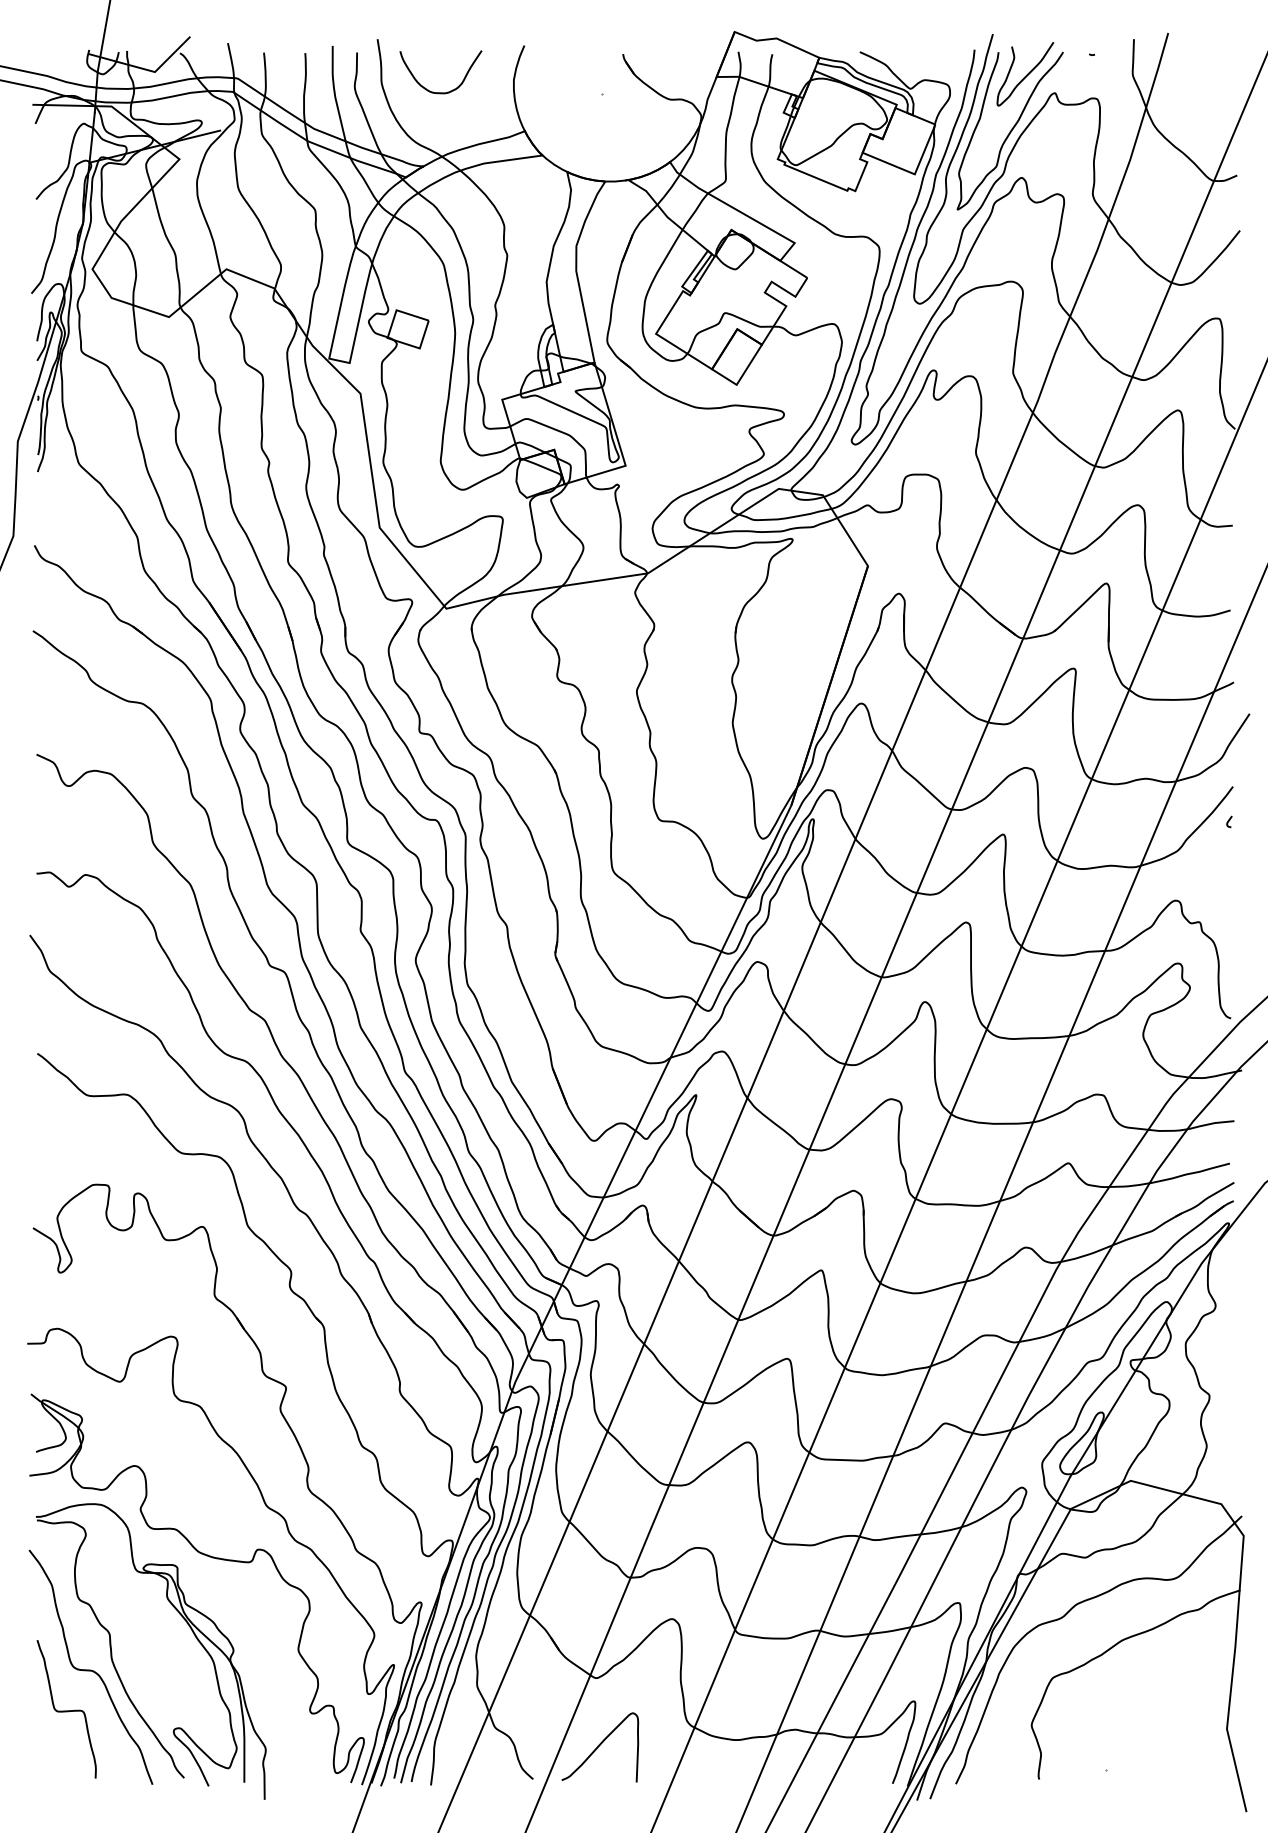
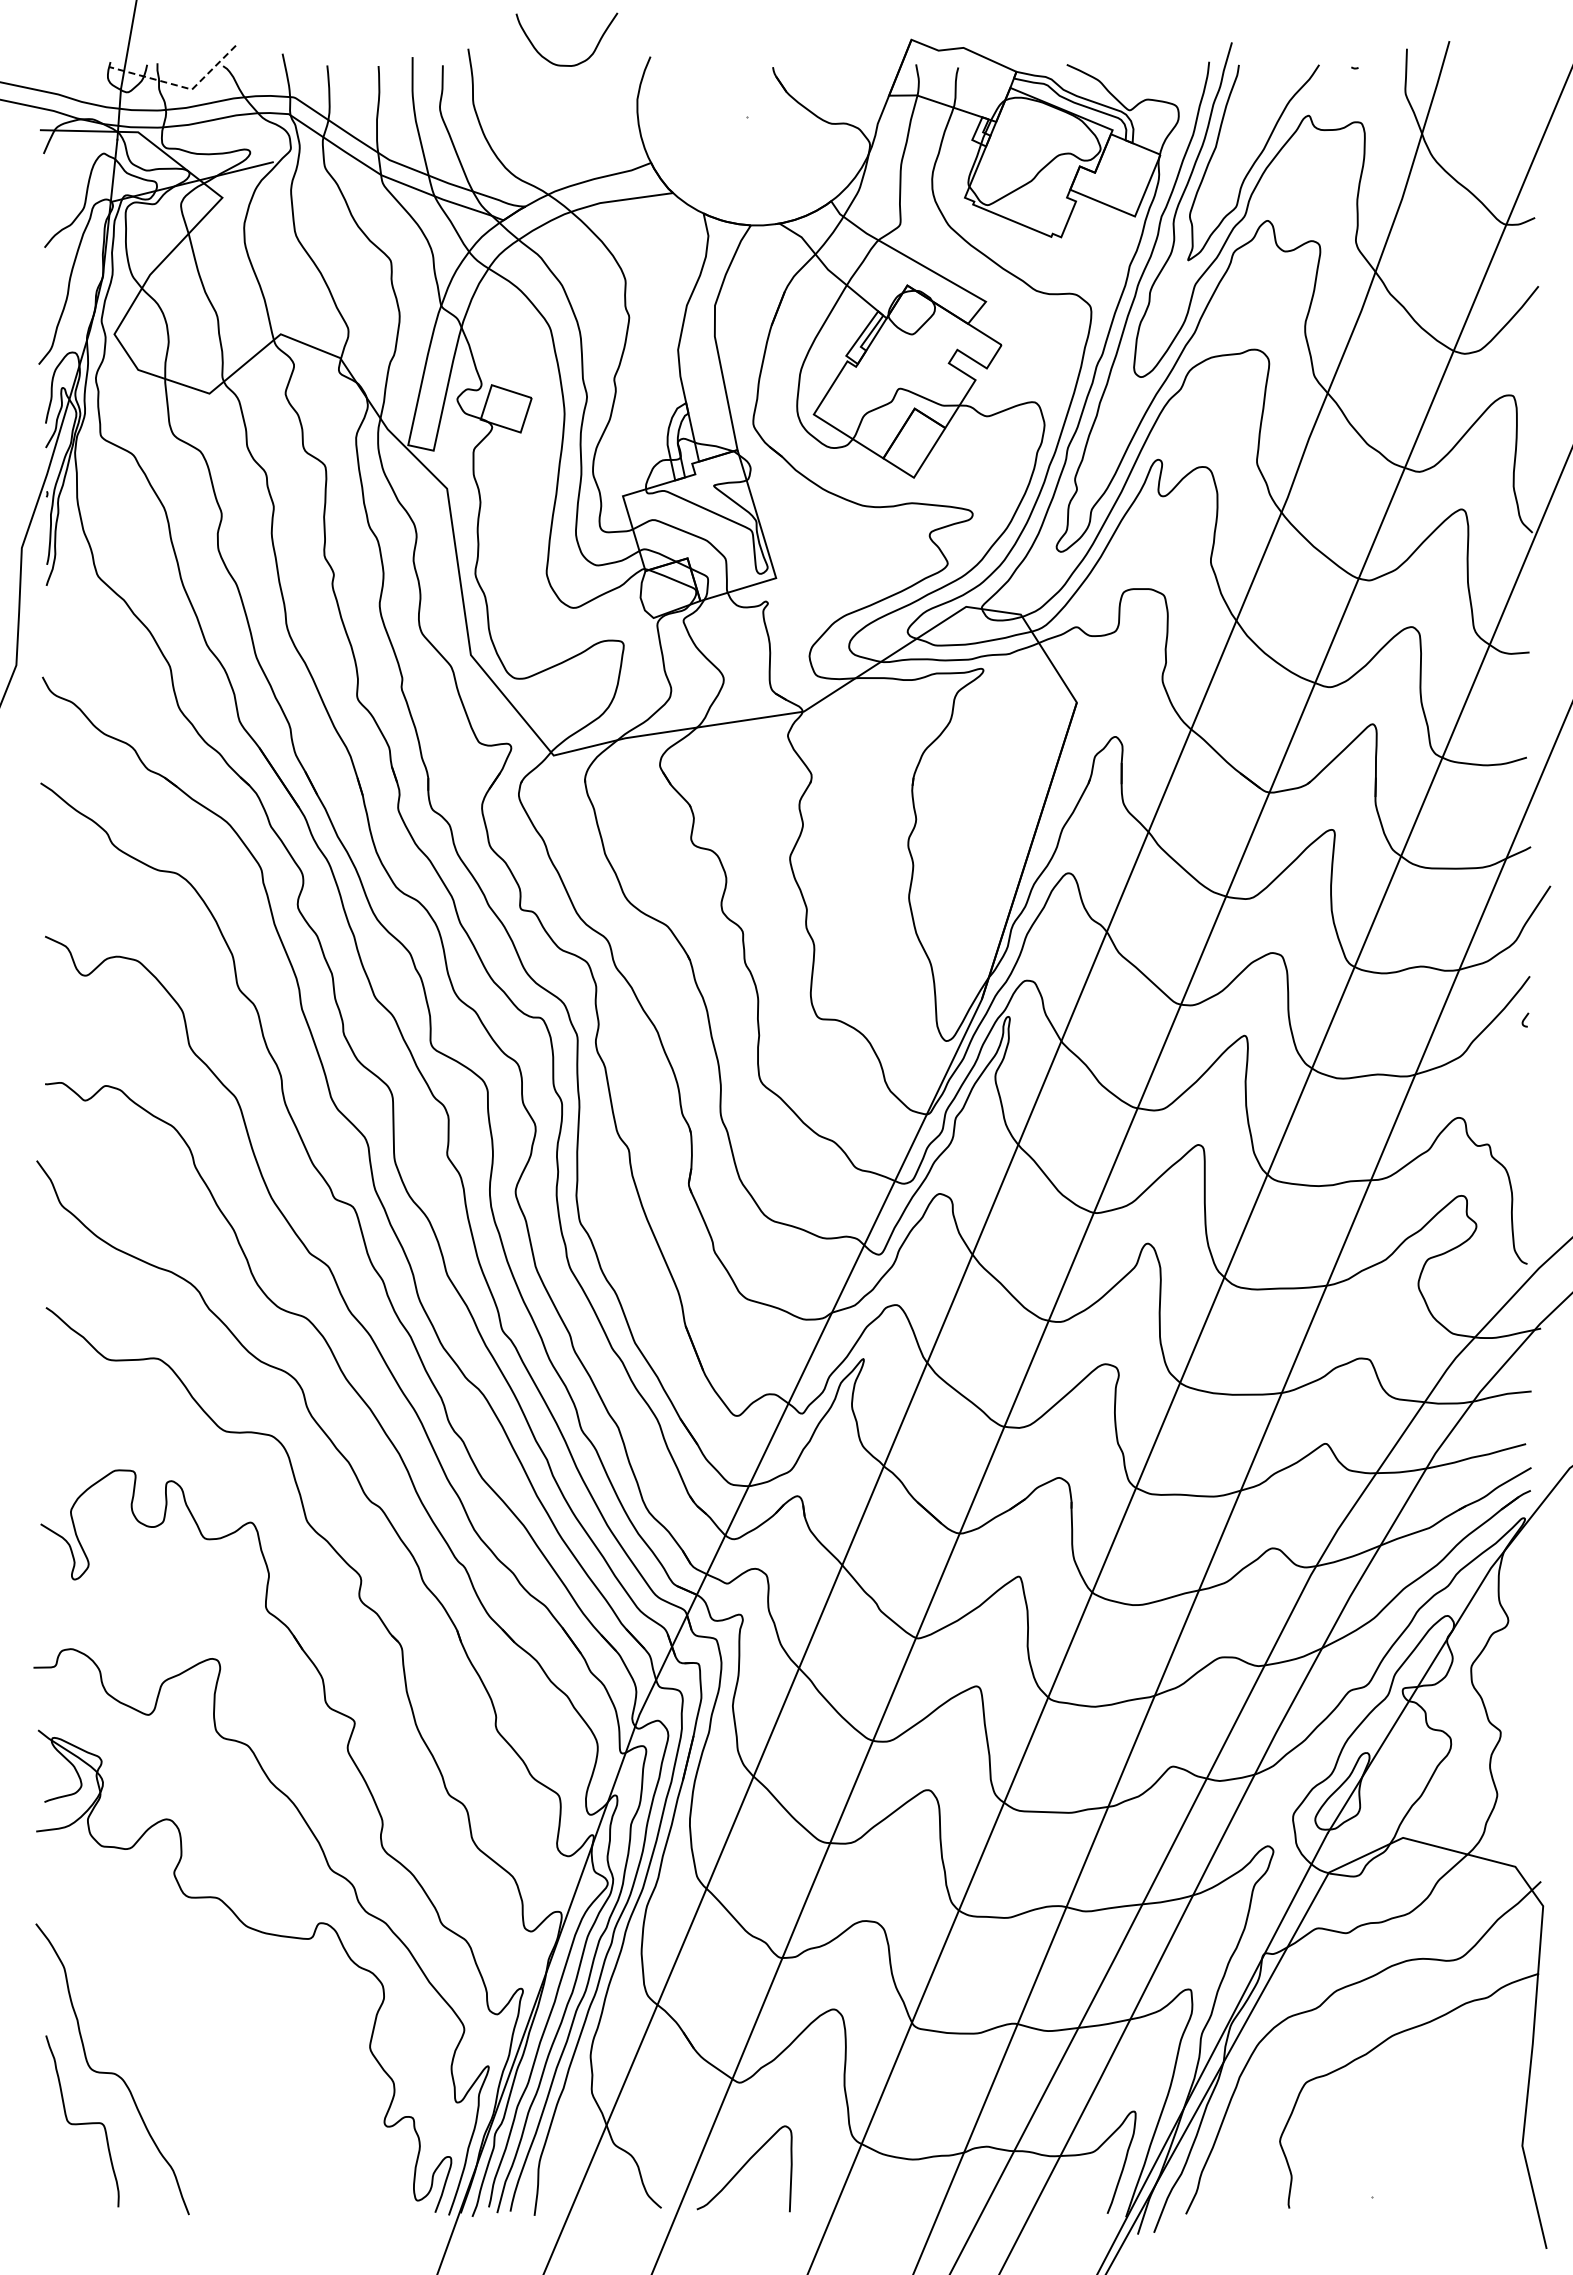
line: (146, 69) -> (181, 86), solid -> dashed
curve: (1026, 75) -> (1273, 93), removed
curve: (439, 92) -> (565, 64), moved
part: (116, 1669) -> (144, 2071), removed

